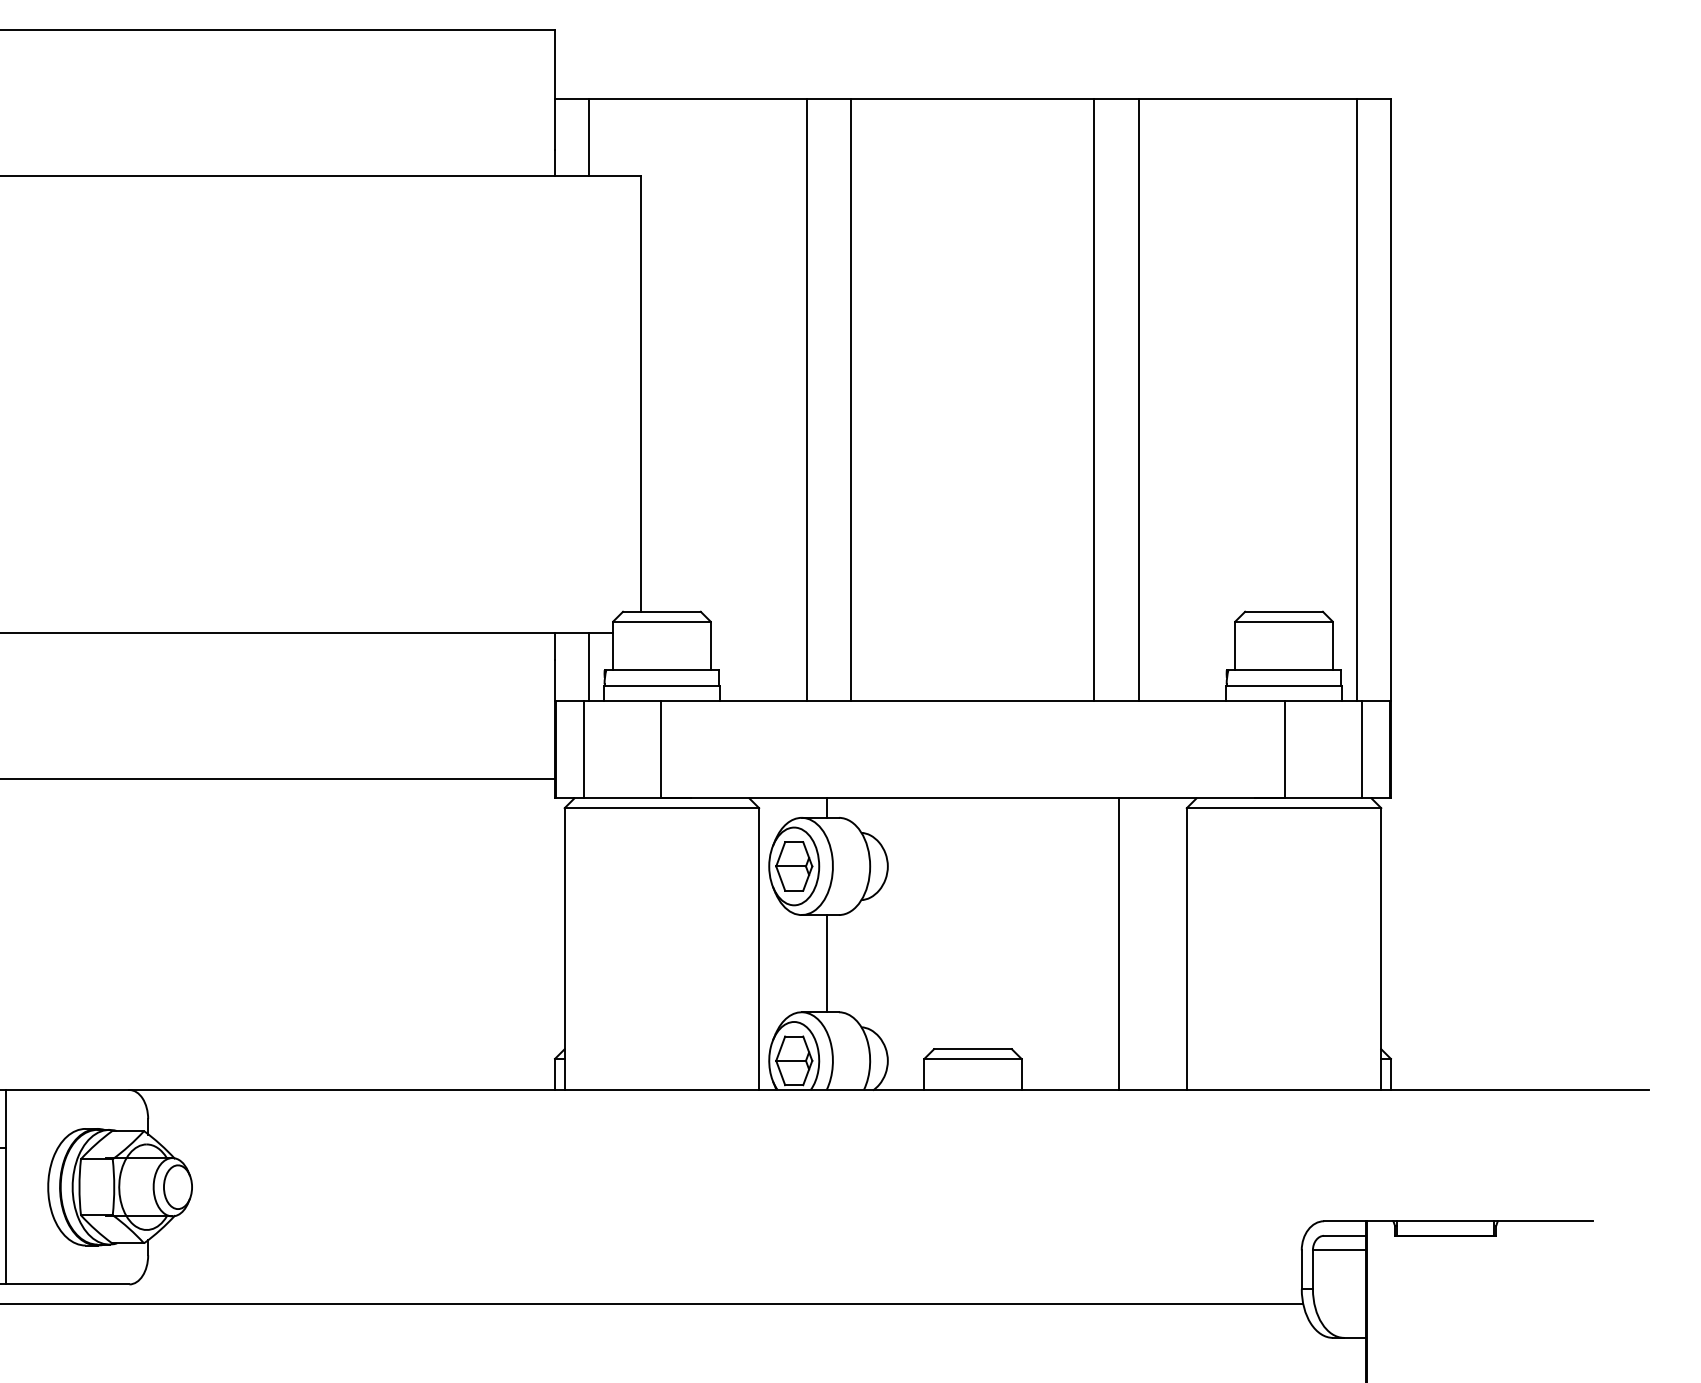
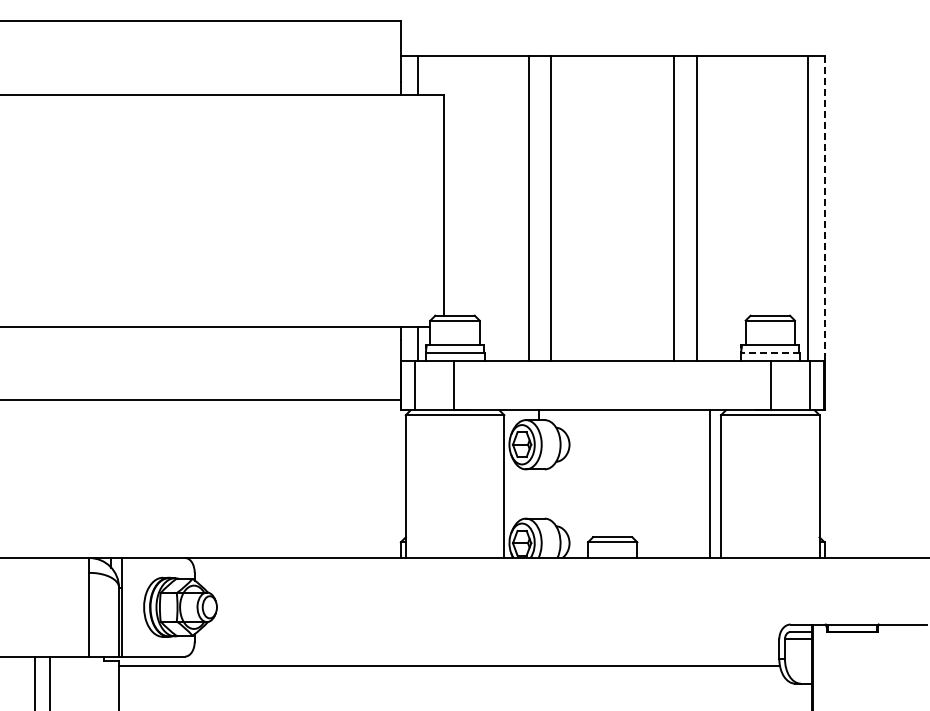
line: (1390, 400) -> (824, 208), solid -> dashed
line: (1284, 686) -> (770, 353), solid -> dashed
line: (1118, 944) -> (709, 484), moved
line: (826, 962) -> (538, 493), removed

